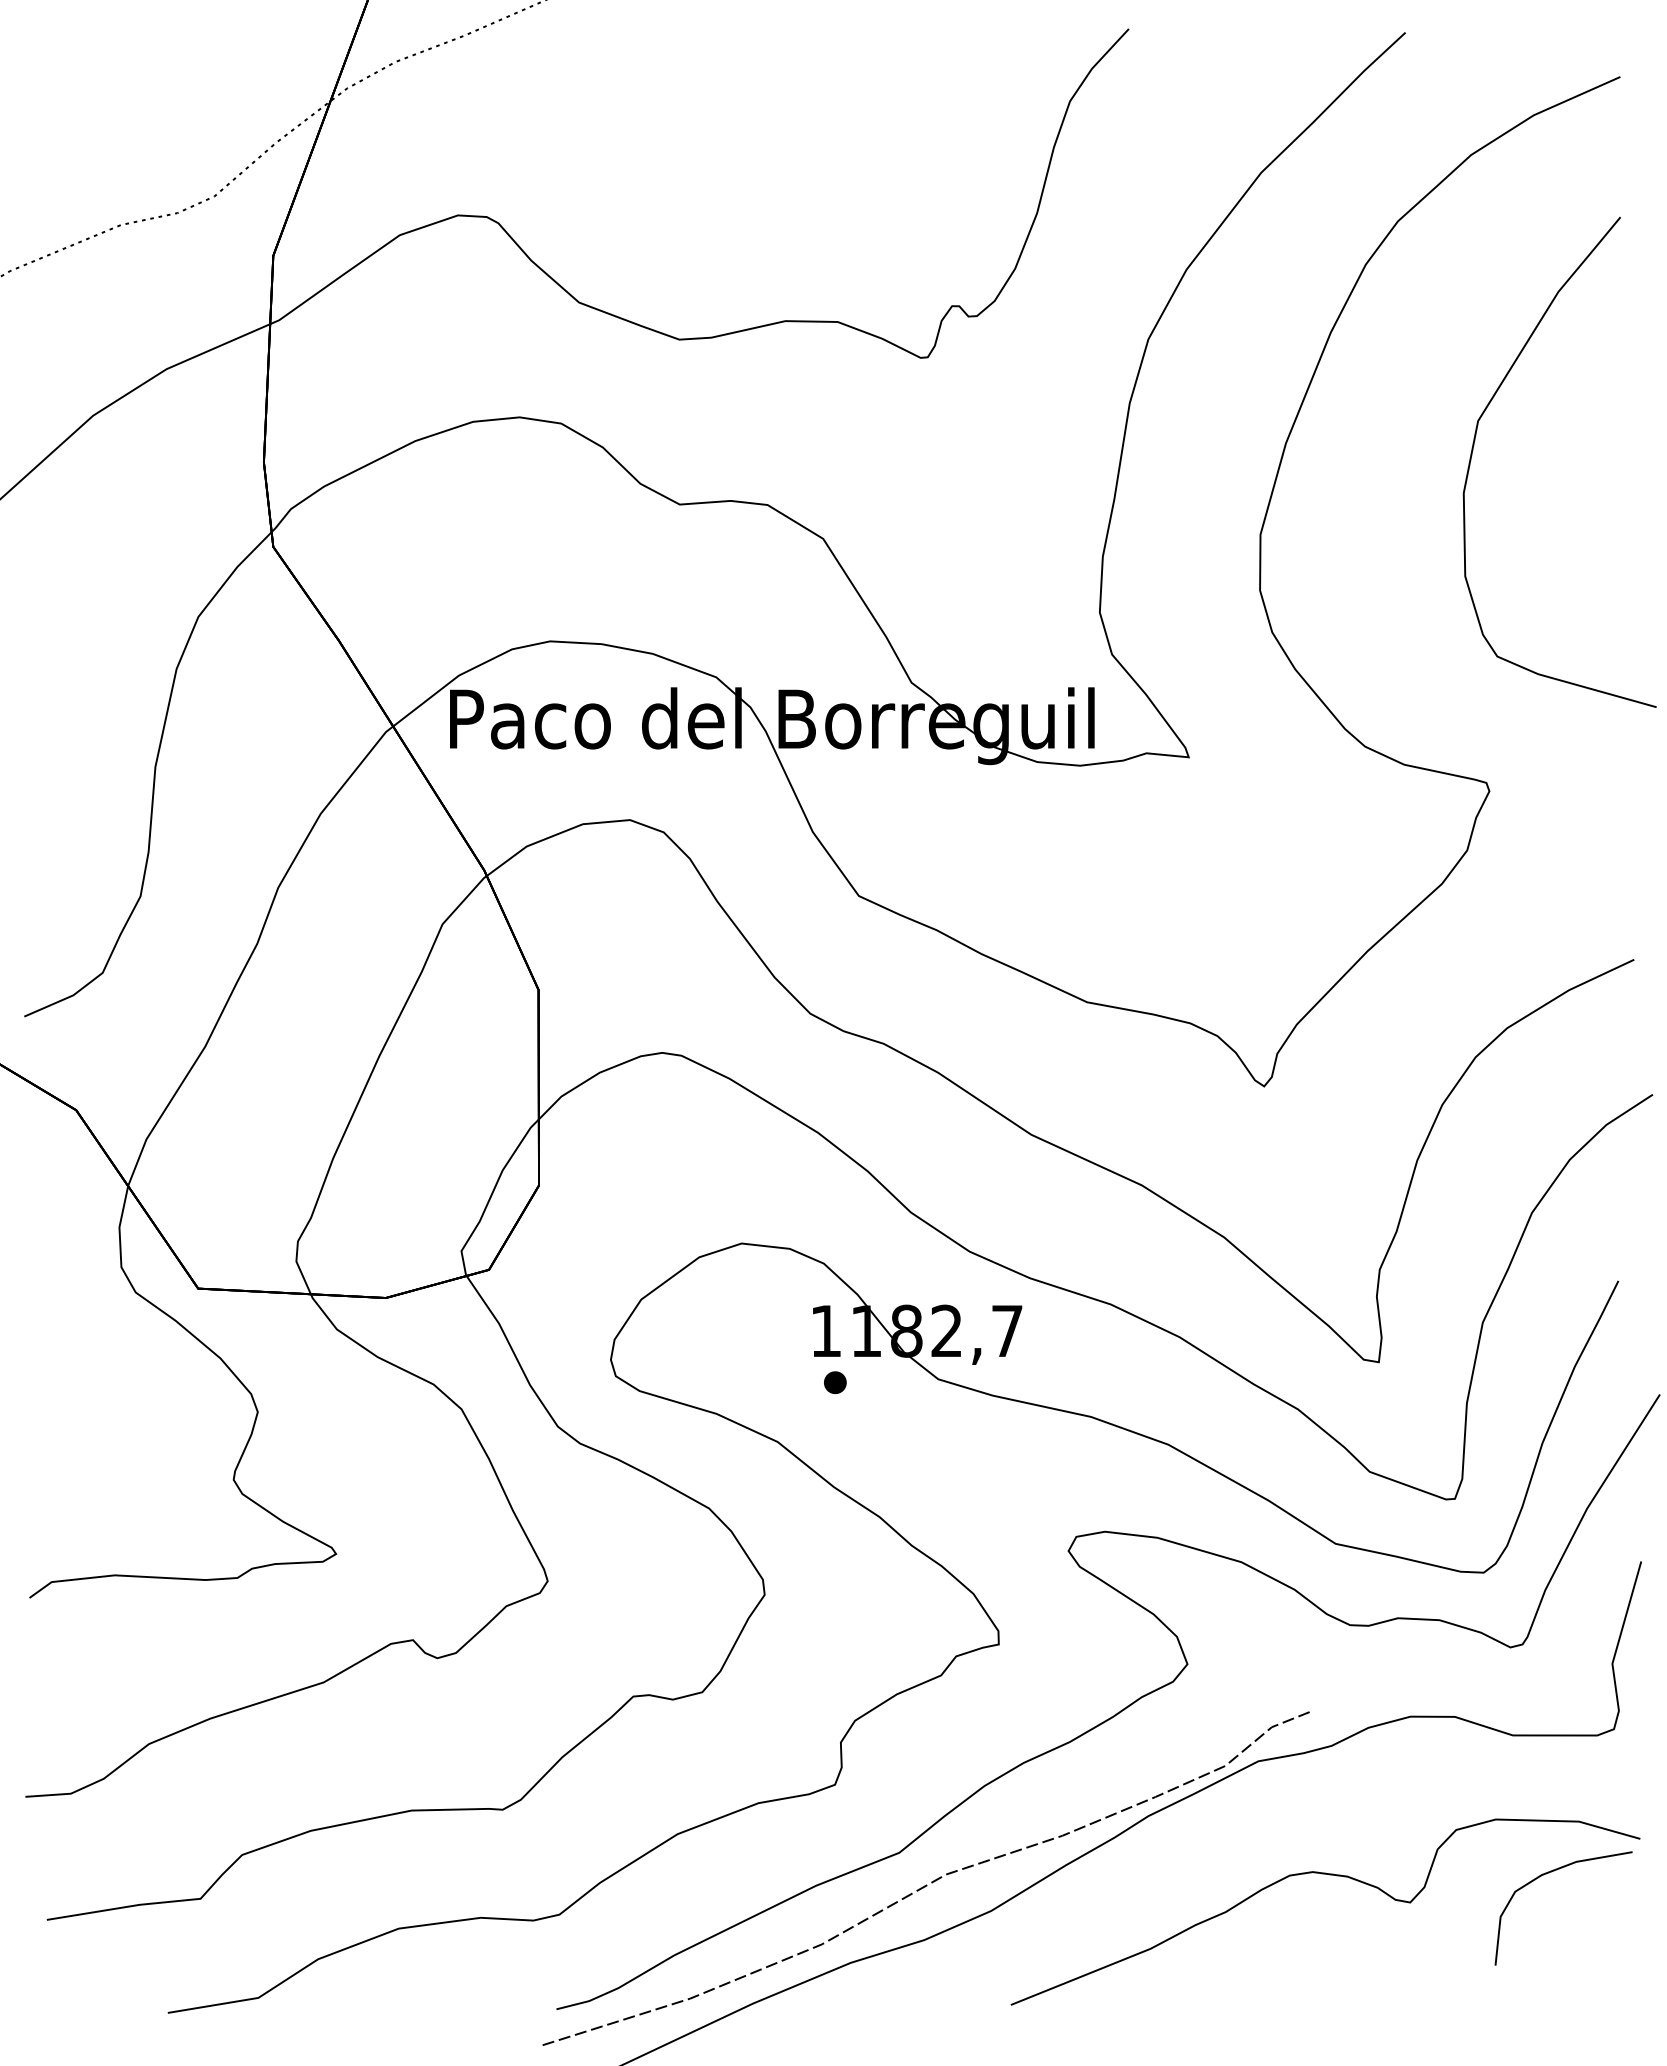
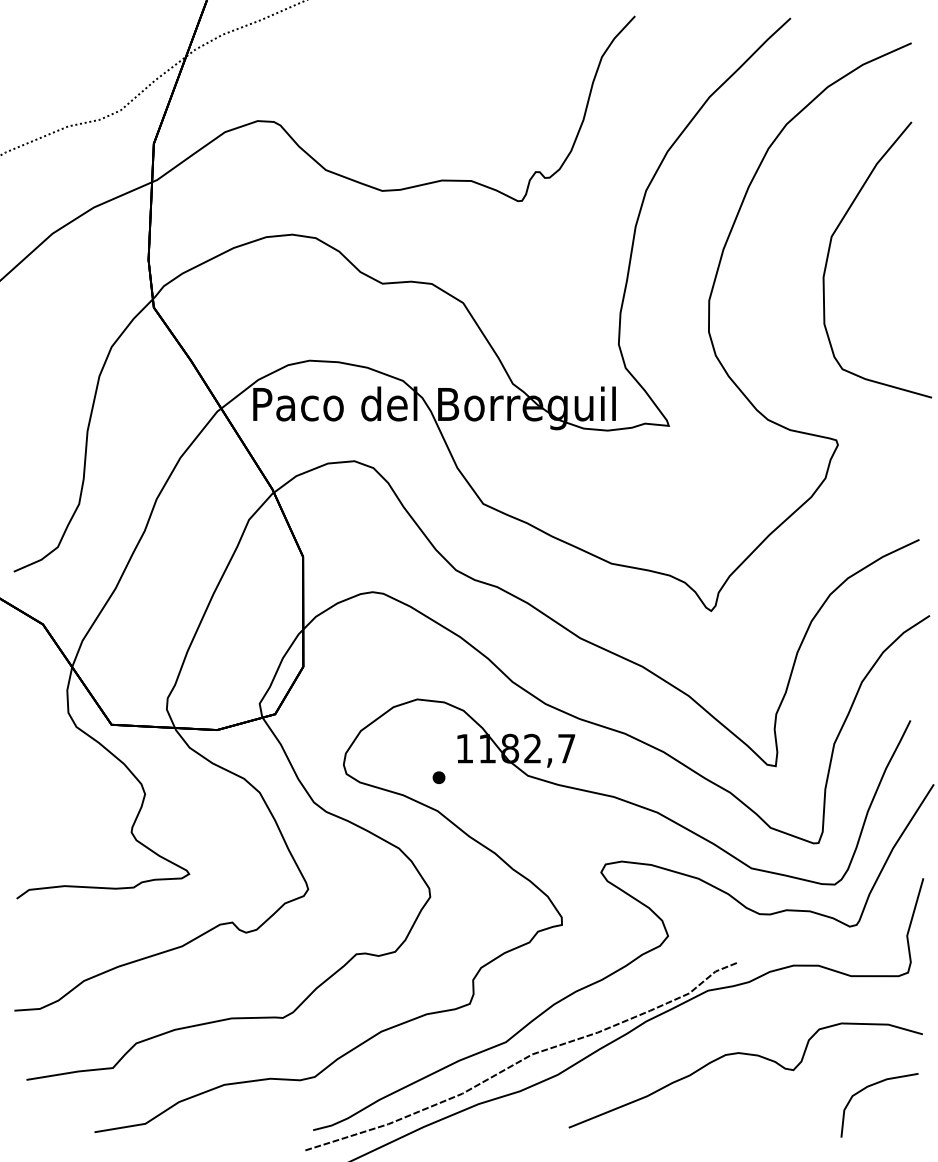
part: (834, 1382) -> (438, 777), moved
curve: (1548, 1874) -> (871, 1086), moved

